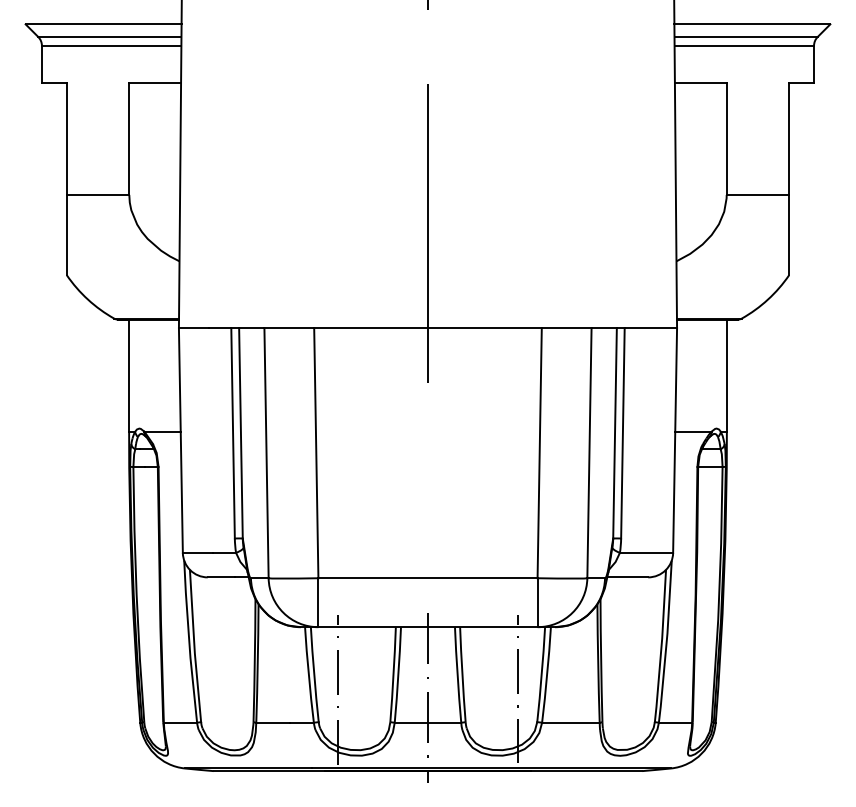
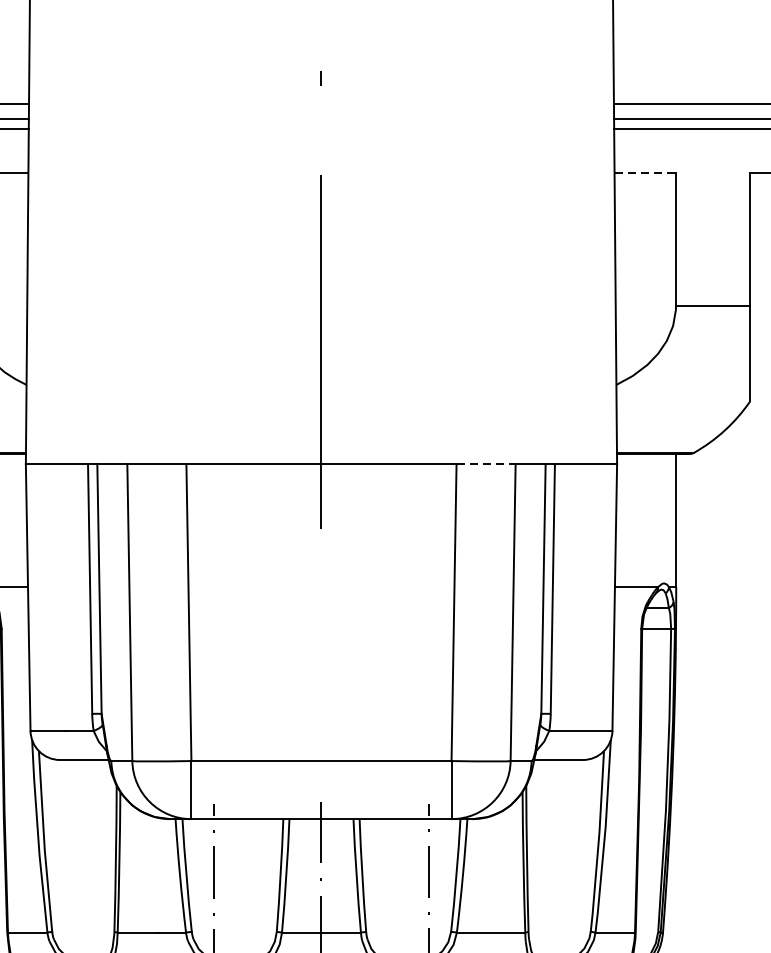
line: (700, 82) -> (644, 172), solid -> dashed
line: (566, 328) -> (485, 464), solid -> dashed

